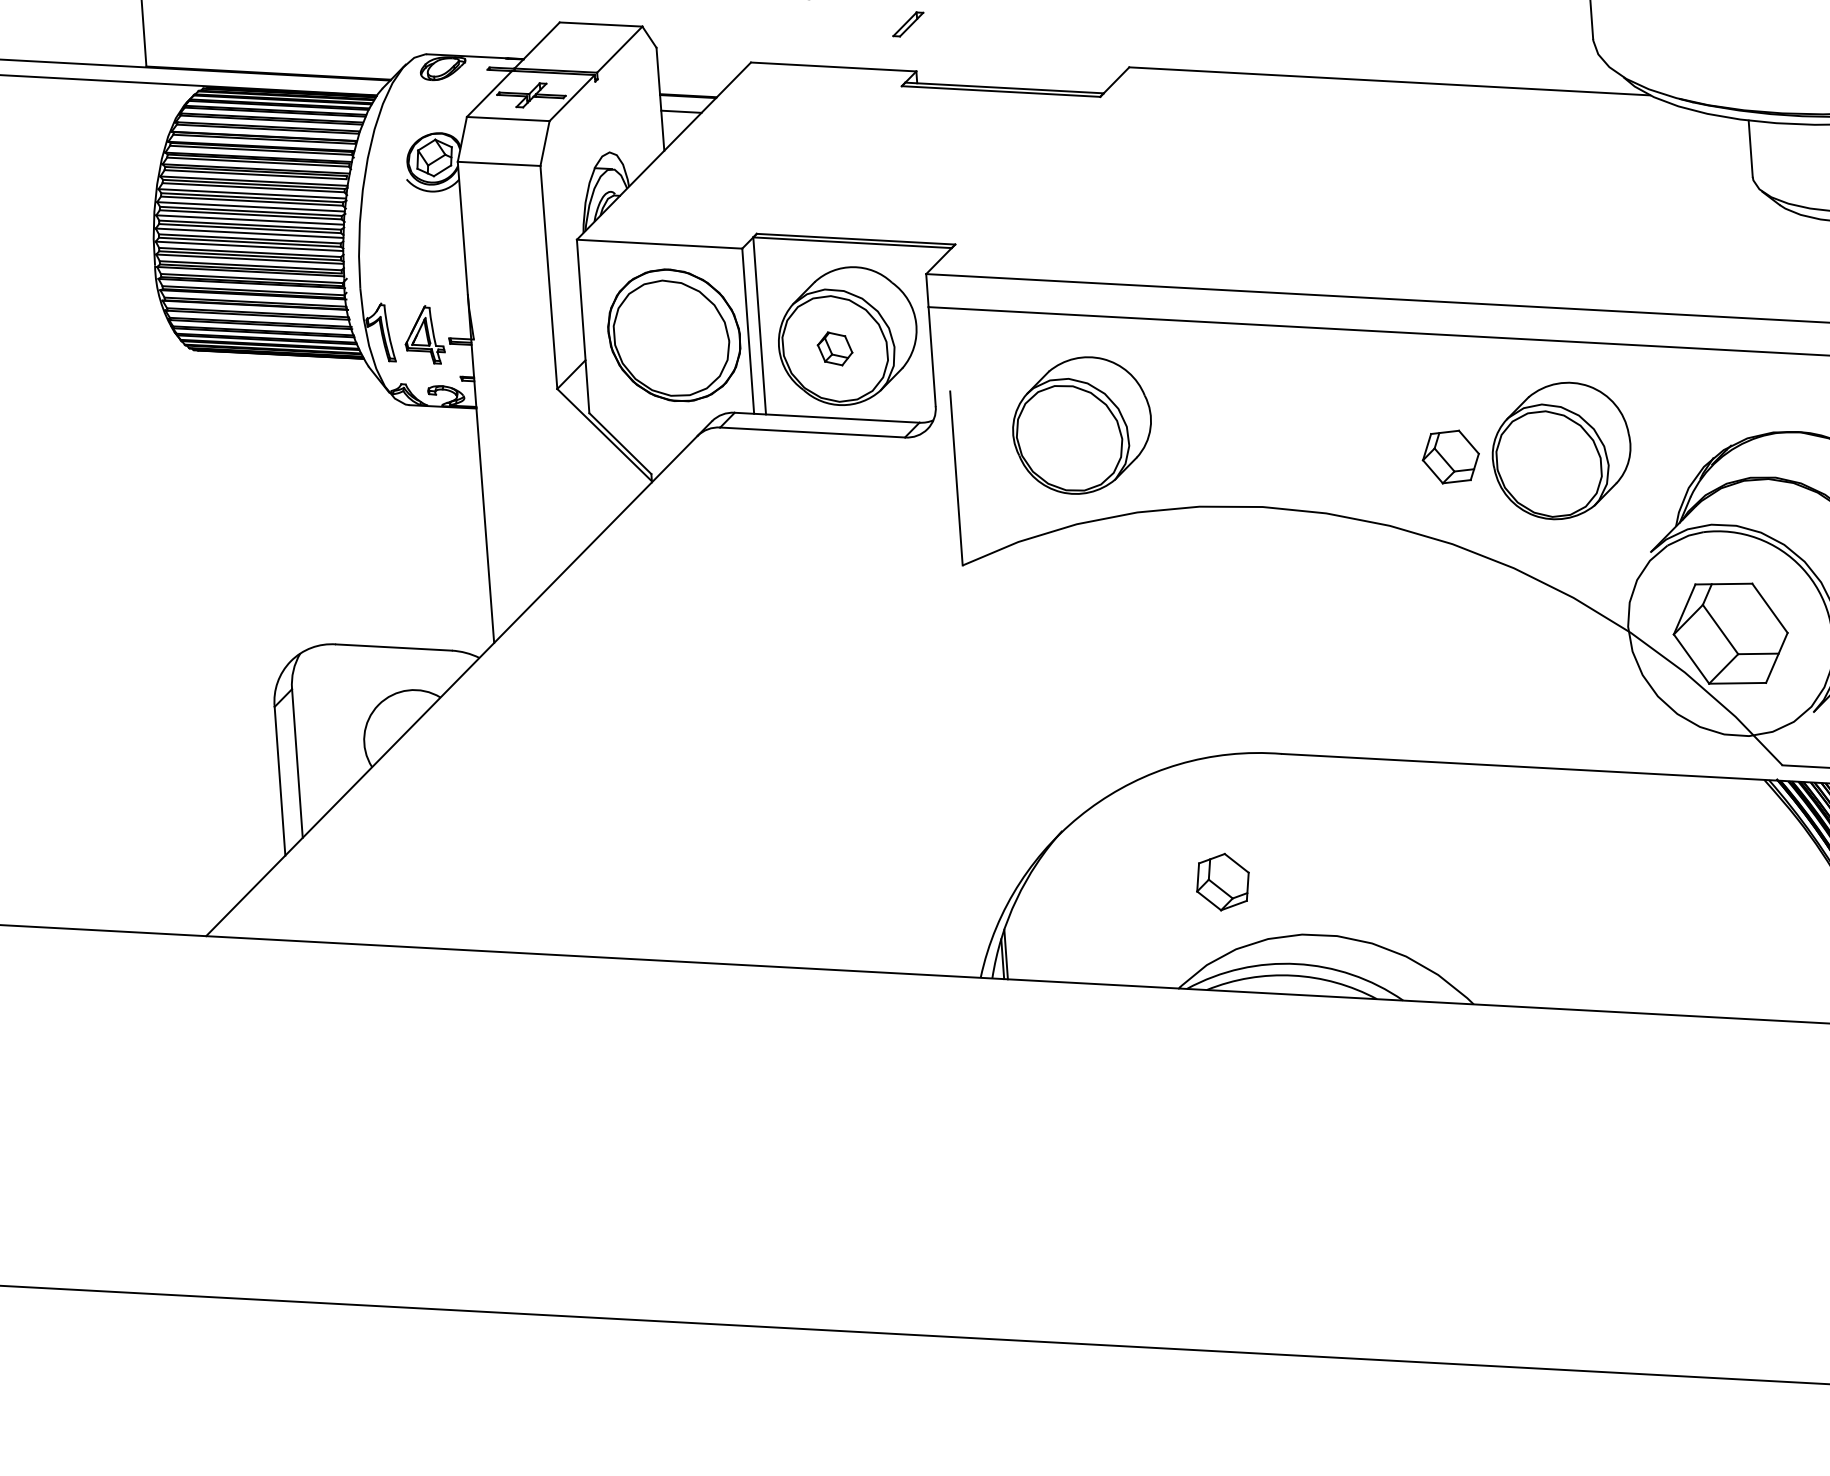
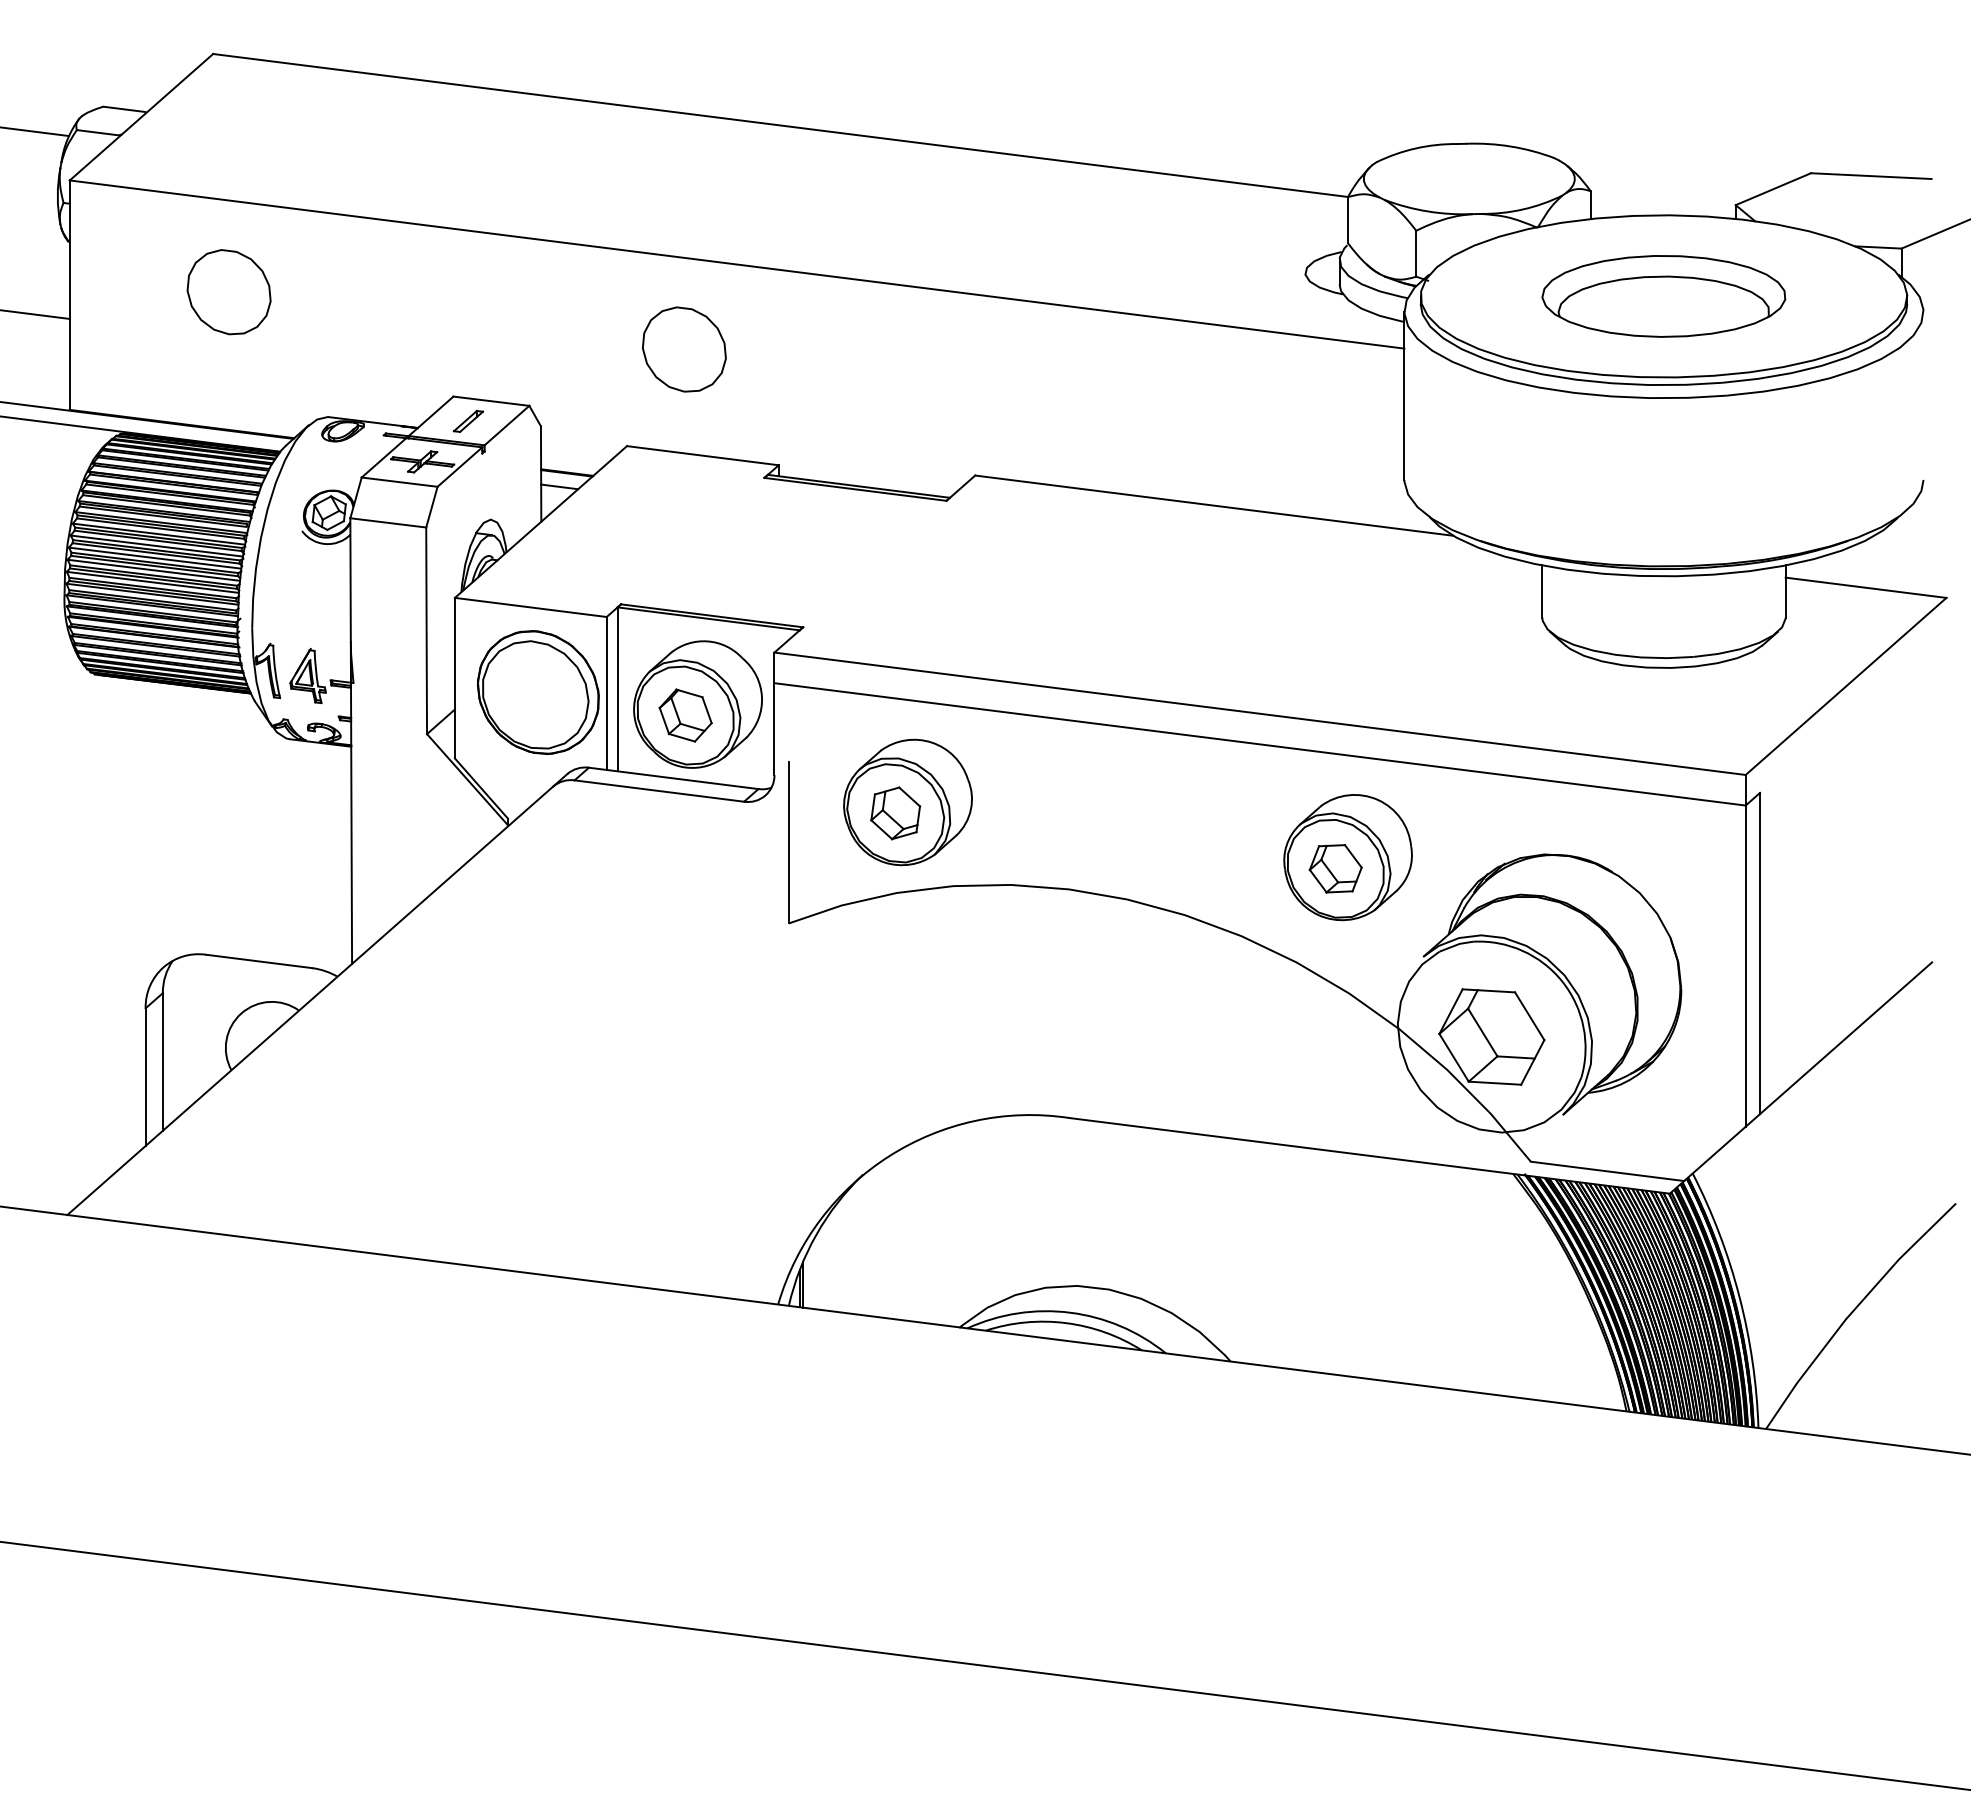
part: (908, 24) -> (468, 421), moved
part: (835, 348) -> (685, 715), size x1.67
part: (1450, 456) -> (1335, 868), moved
part: (1222, 882) -> (895, 813), moved

